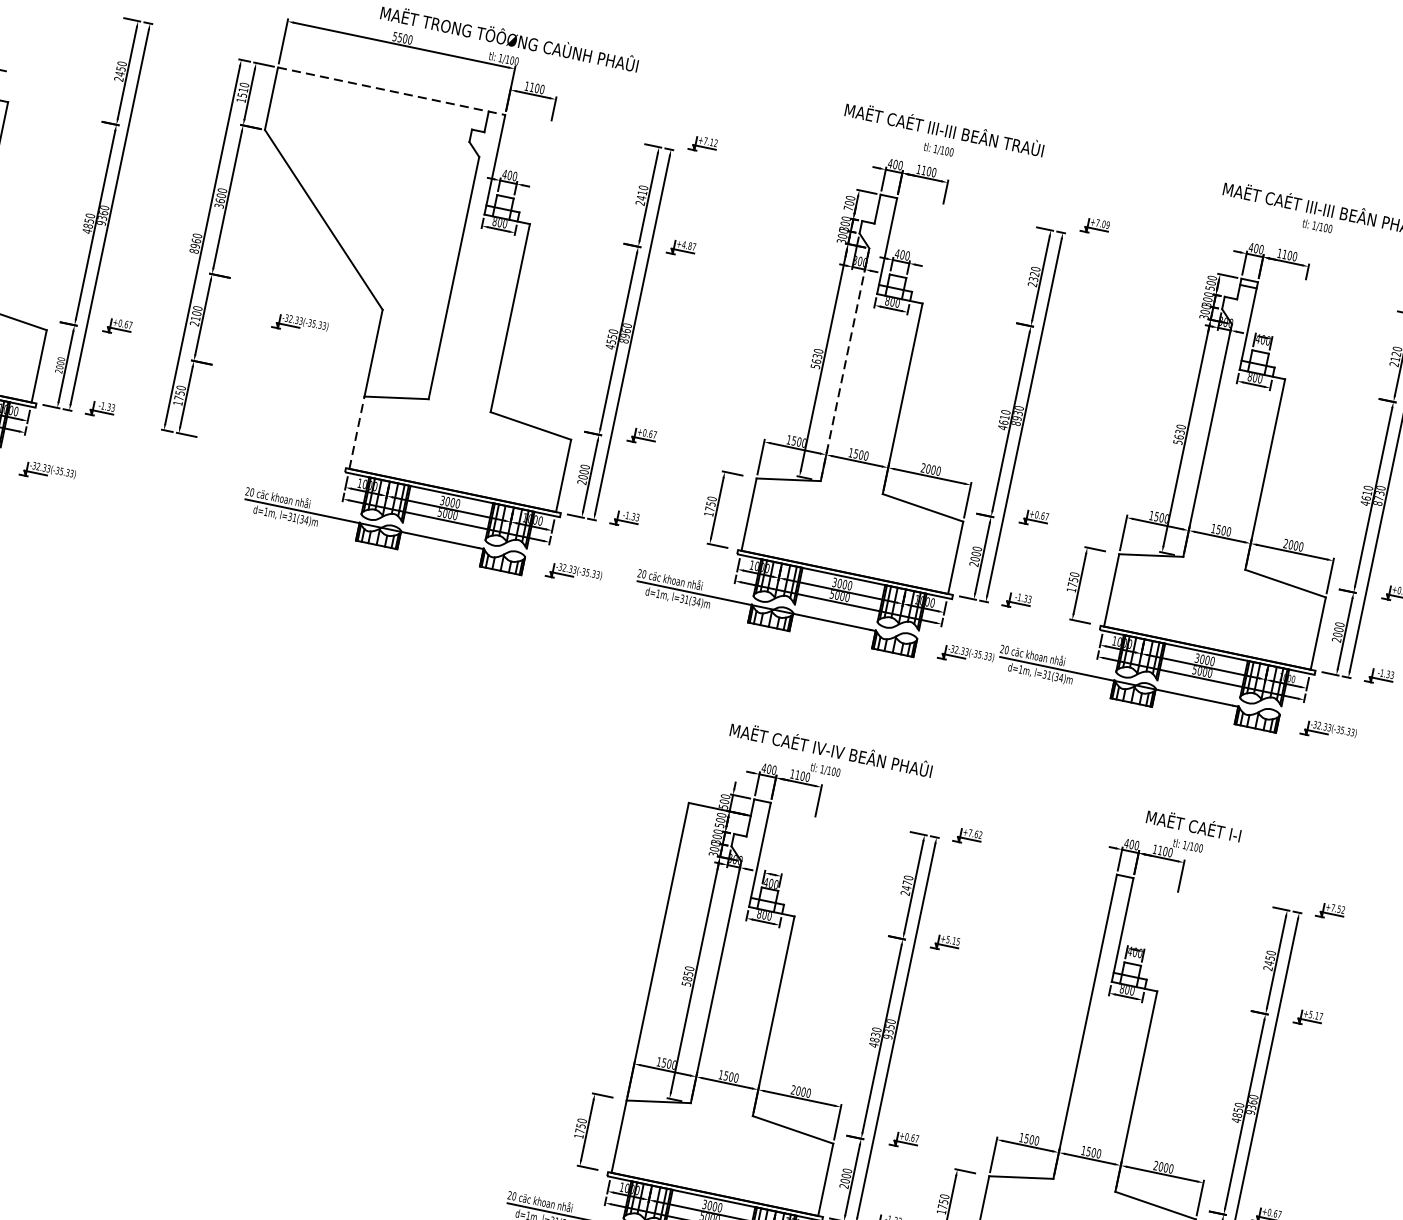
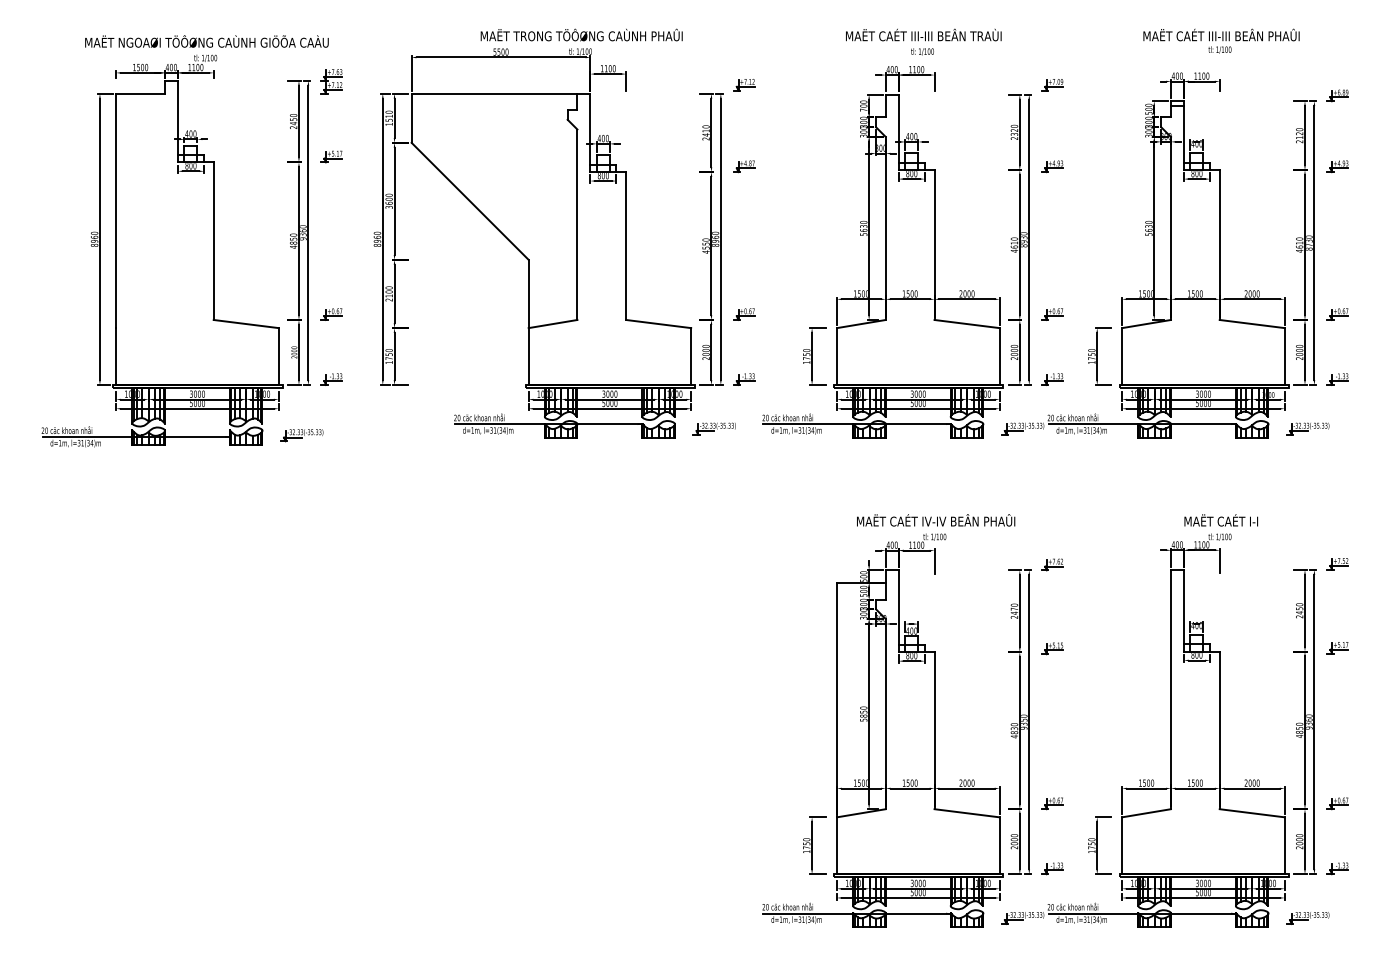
part: (179, 30) -> (331, 81), added
line: (392, 91) -> (501, 93), dashed -> solid
part: (159, 126) -> (331, 156), added
part: (299, 325) -> (468, 284), removed
part: (1073, 330) -> (1052, 166), added
line: (844, 364) -> (885, 228), dashed -> solid
line: (356, 432) -> (528, 356), dashed -> solid

